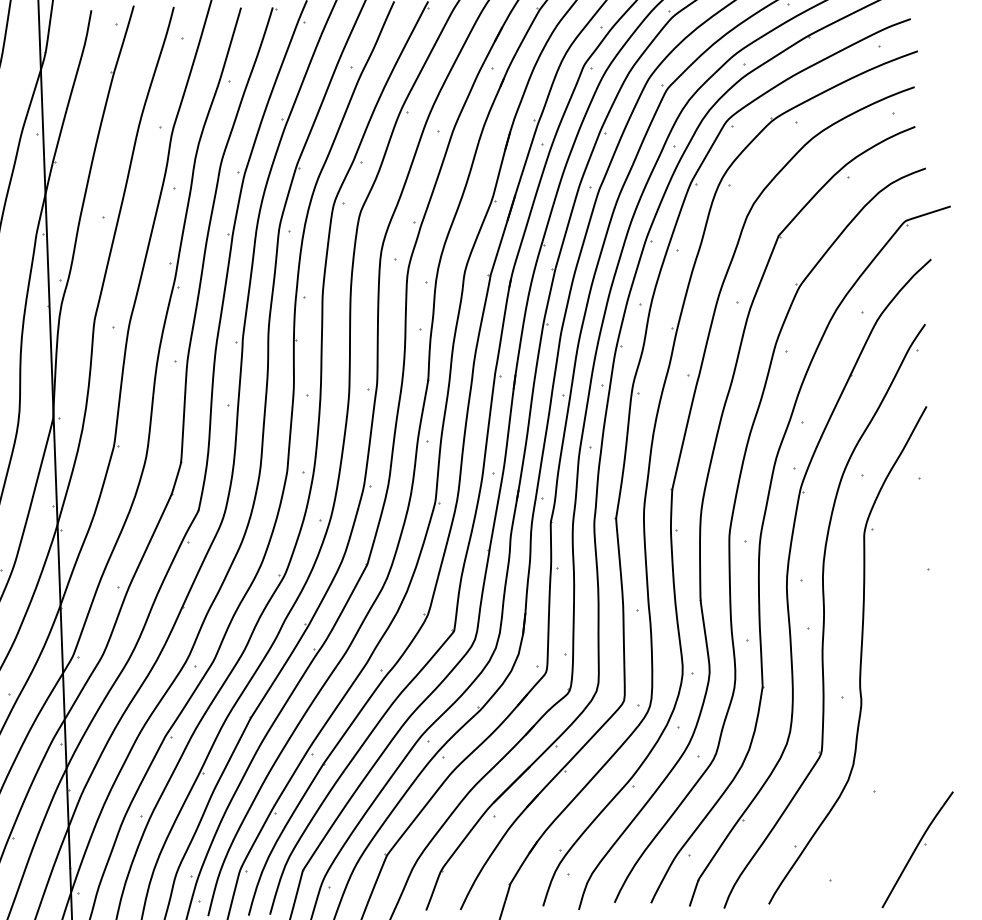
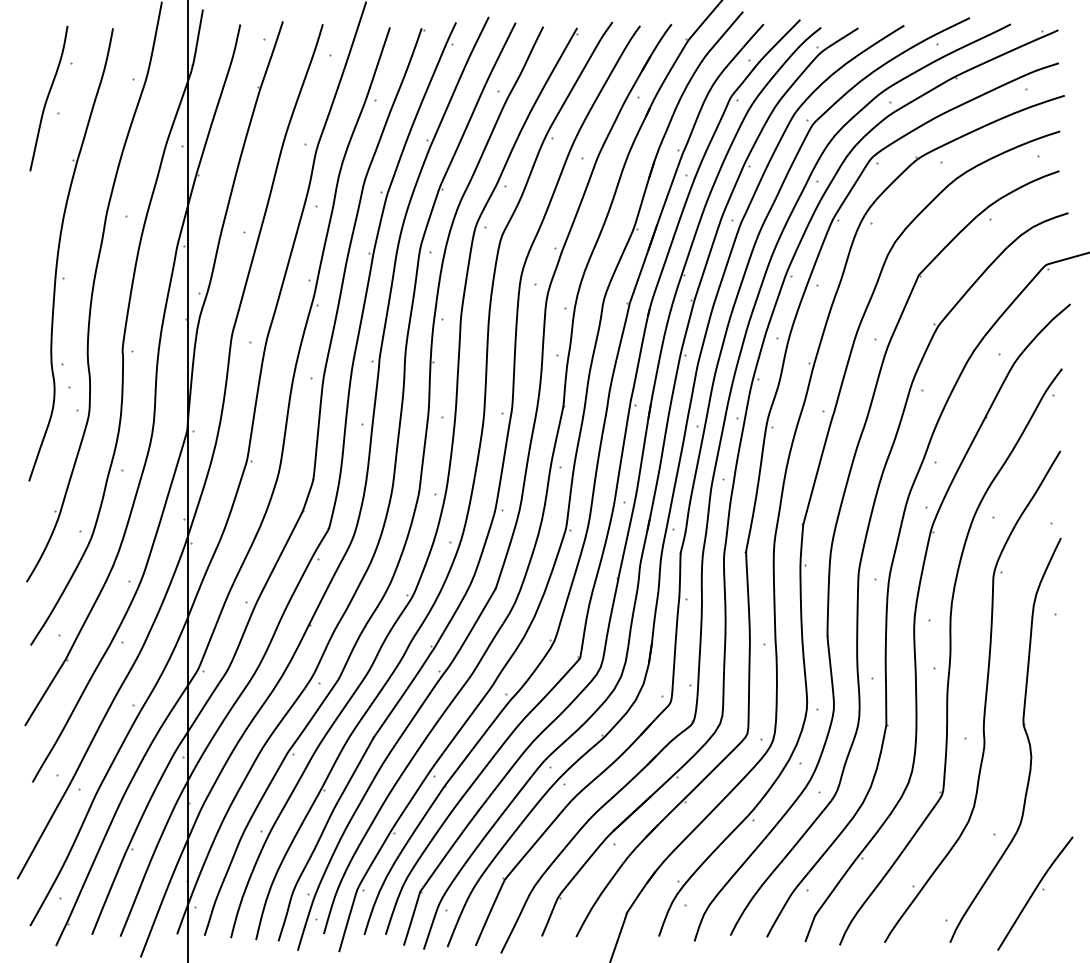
part: (900, 688) -> (1024, 731), added

